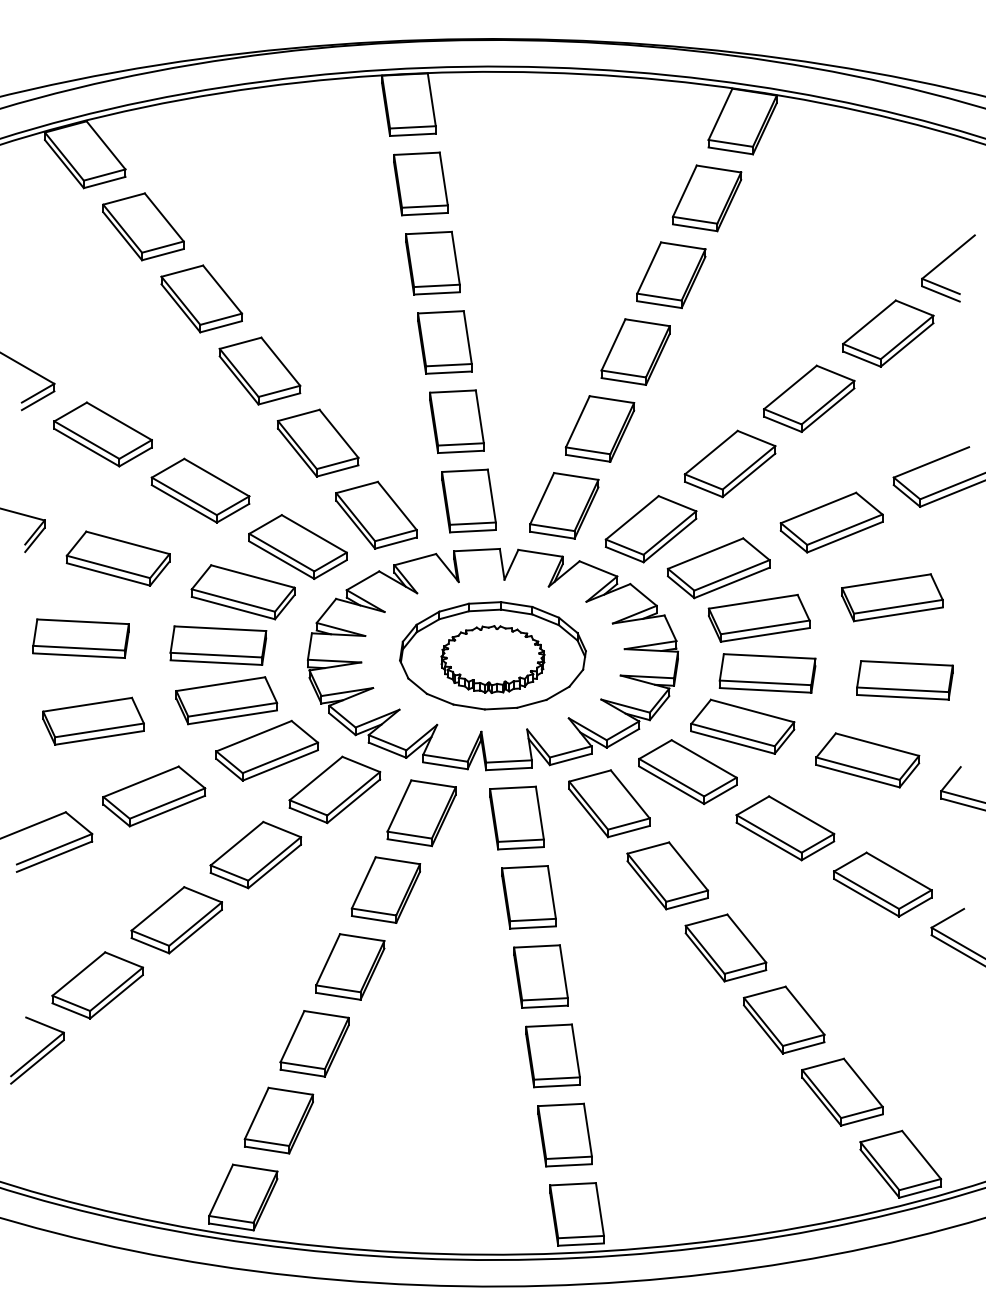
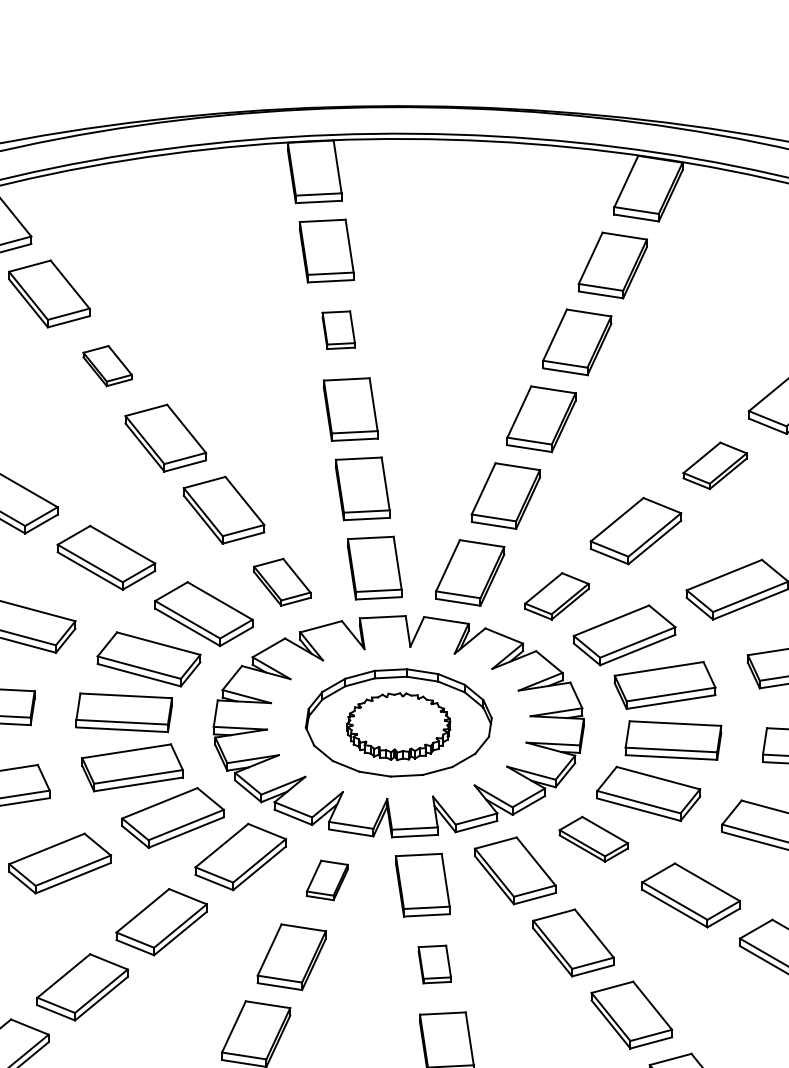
part: (432, 262) -> (338, 329), size x0.6
part: (201, 298) -> (107, 365), size x0.6
part: (809, 398) -> (715, 465), size x0.7
part: (376, 514) -> (282, 581), size x0.7
part: (650, 529) -> (556, 596), size x0.7
part: (687, 772) -> (593, 839), size x0.7
part: (421, 813) -> (327, 880), size x0.6
part: (528, 897) -> (434, 964), size x0.6

